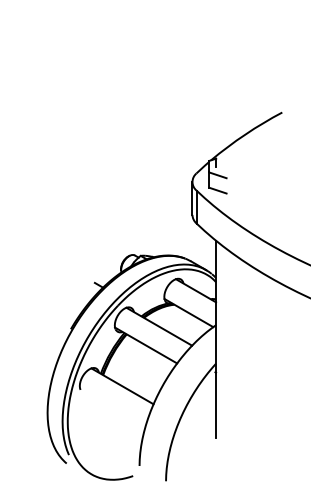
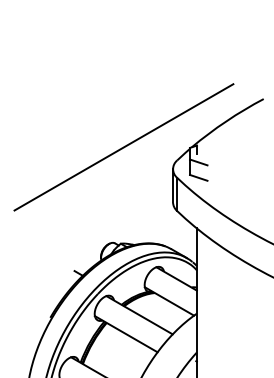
line: (143, 159) -> (123, 146), added

